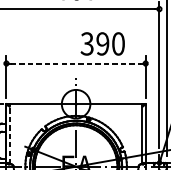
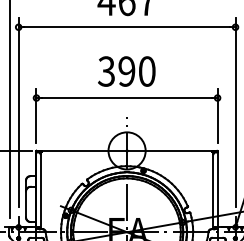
text: (102, 43) -> (126, 71), moved
line: (76, 63) -> (127, 98), dashed -> solid
line: (9, 135) -> (40, 191), dashed -> solid

